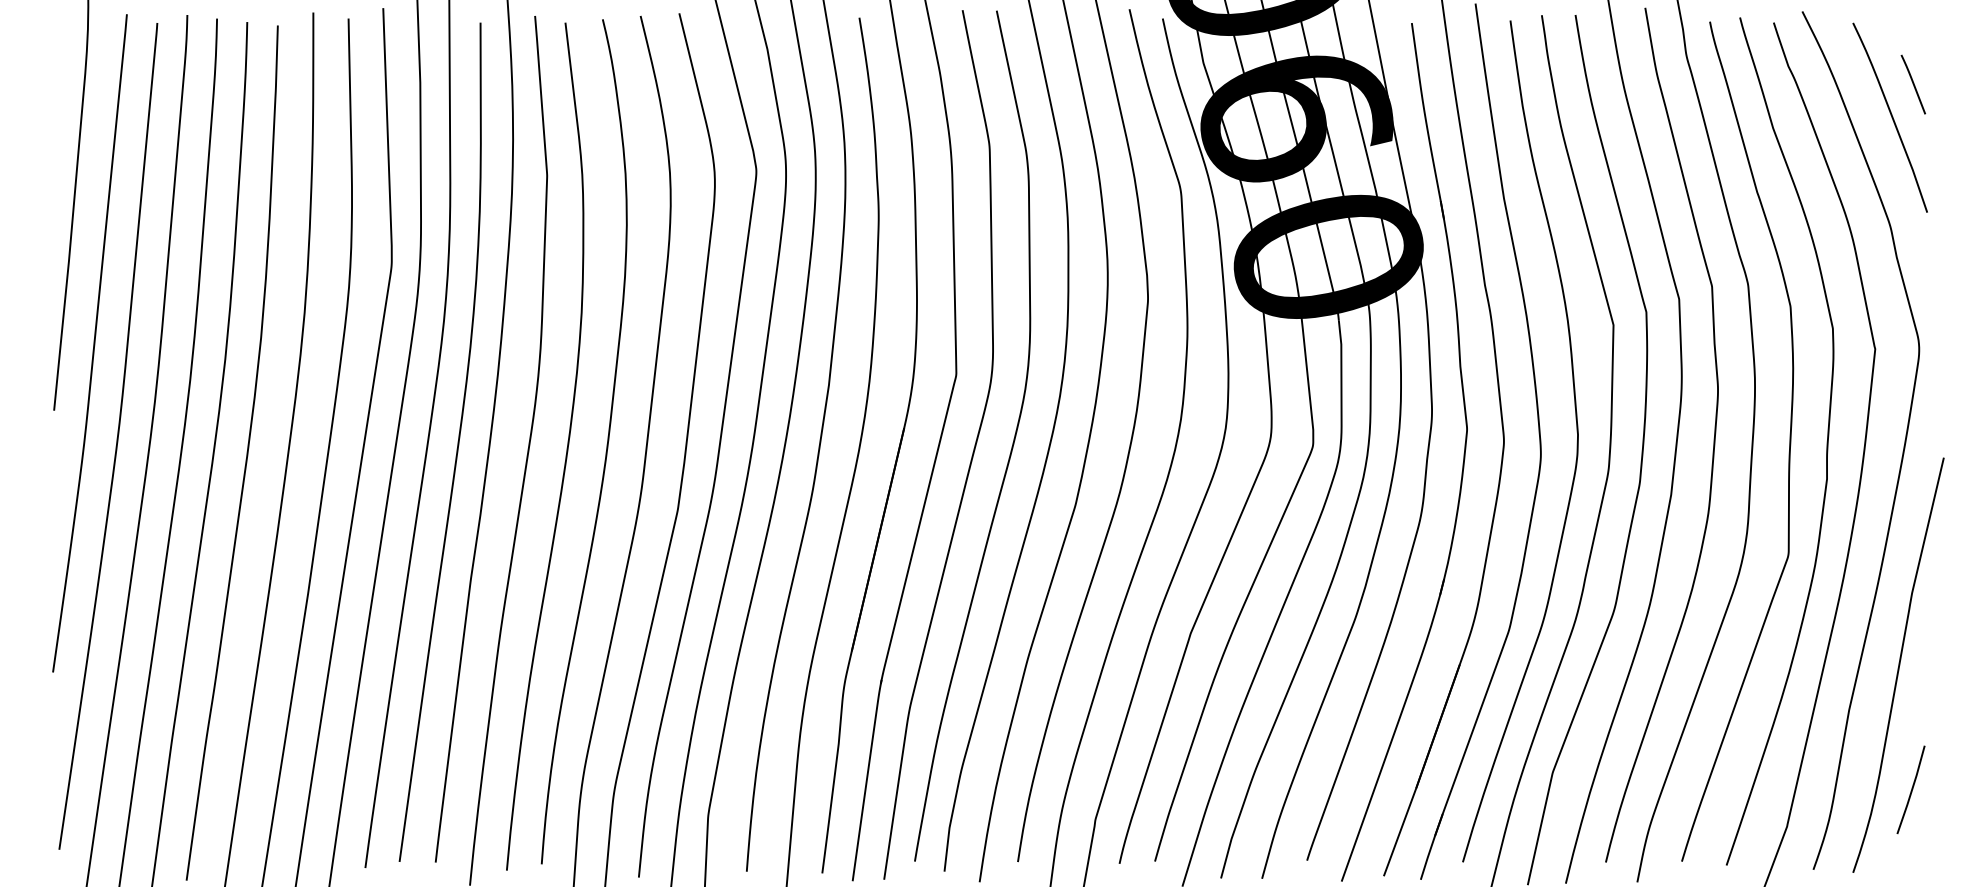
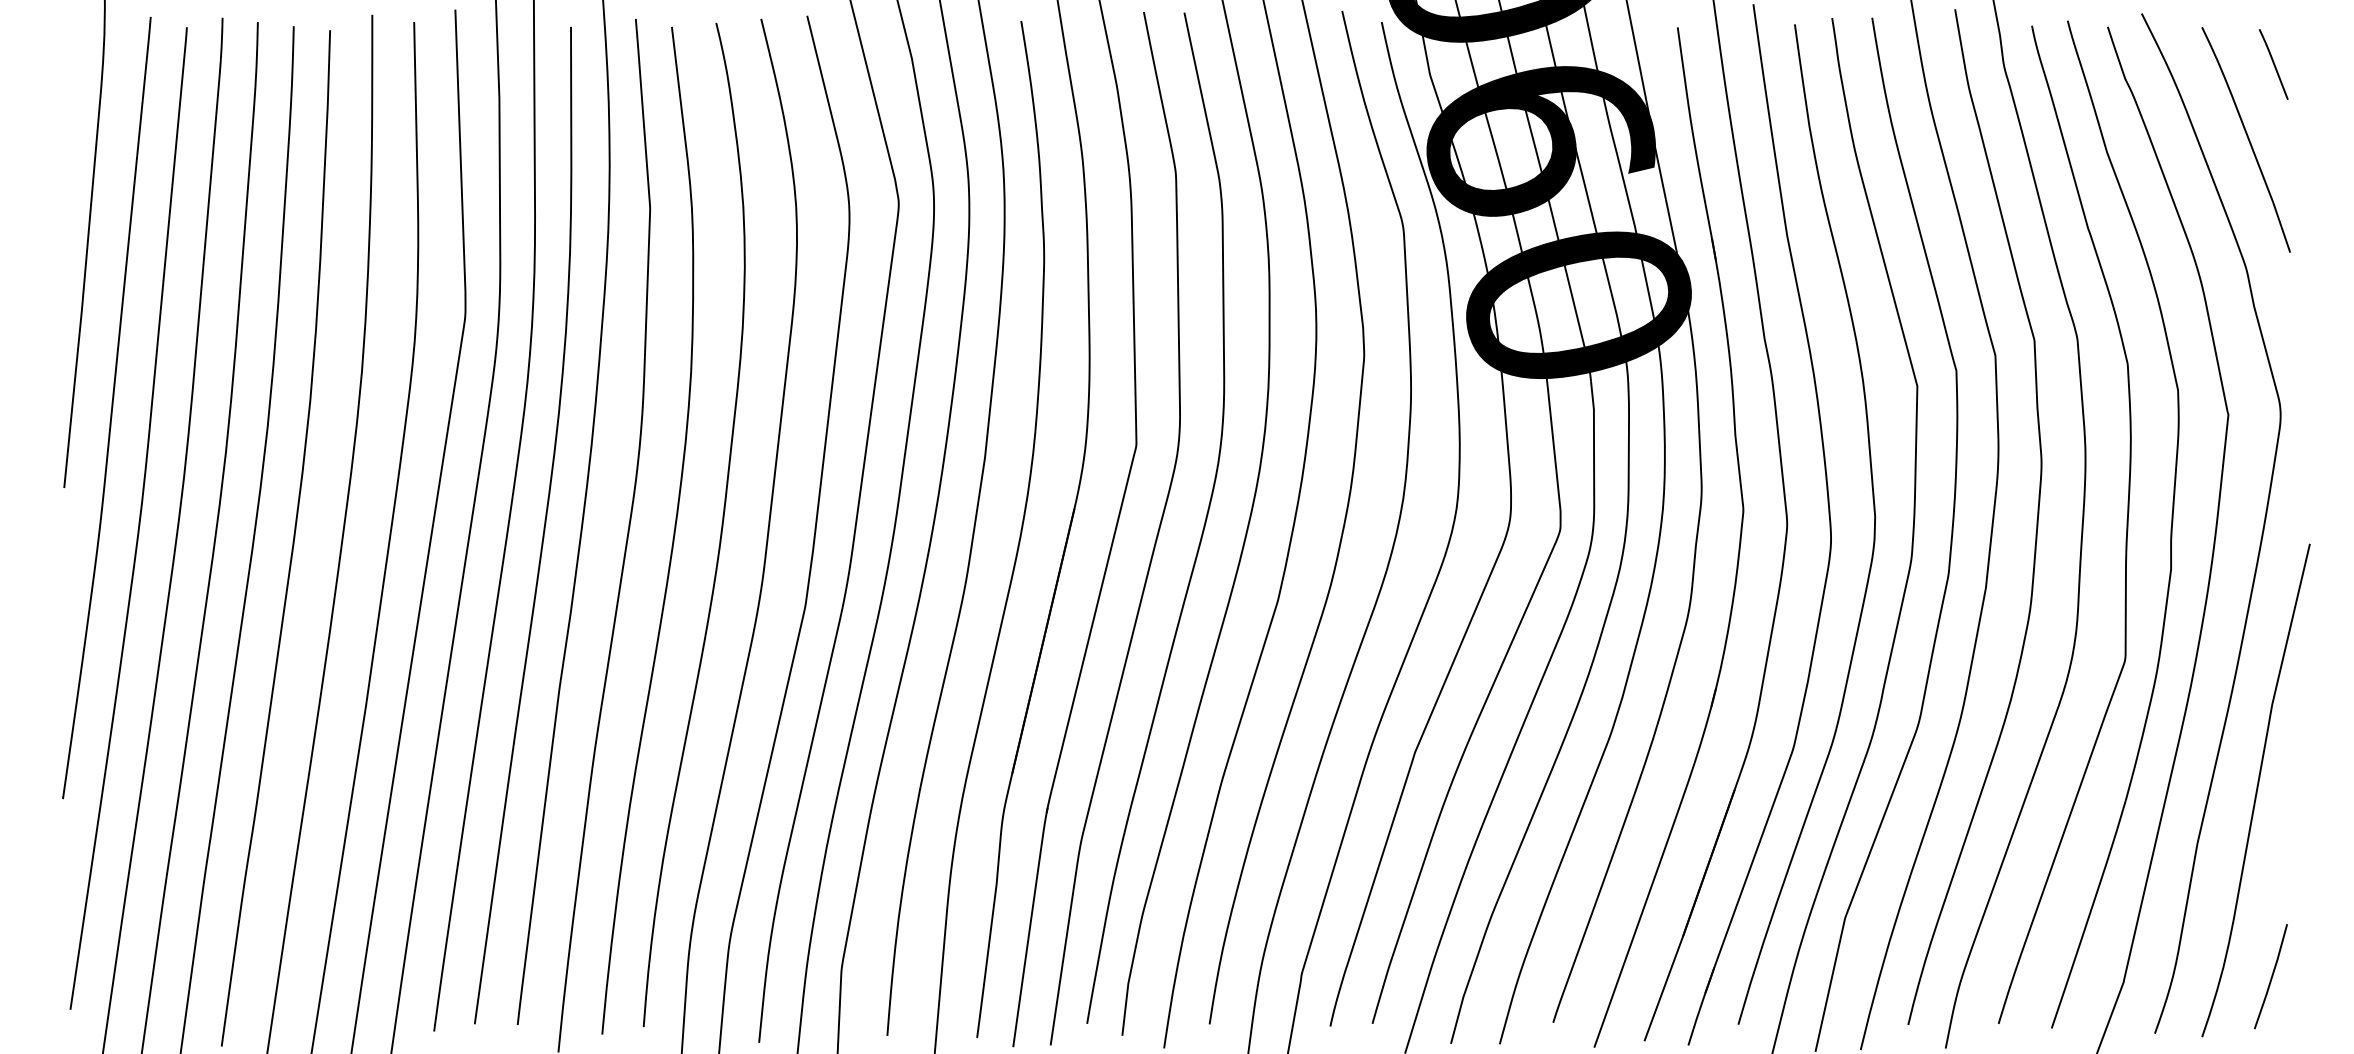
line: (1913, 84) -> (2273, 64), moved
line: (1911, 789) -> (2271, 976), moved

